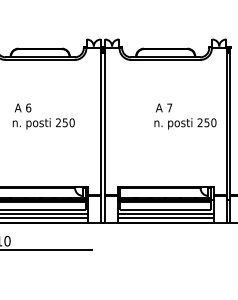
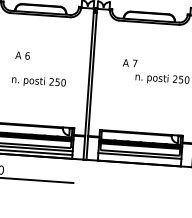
text: (164, 107) -> (130, 62), moved
text: (43, 123) -> (38, 81), moved
line: (165, 218) -> (139, 160), removed

